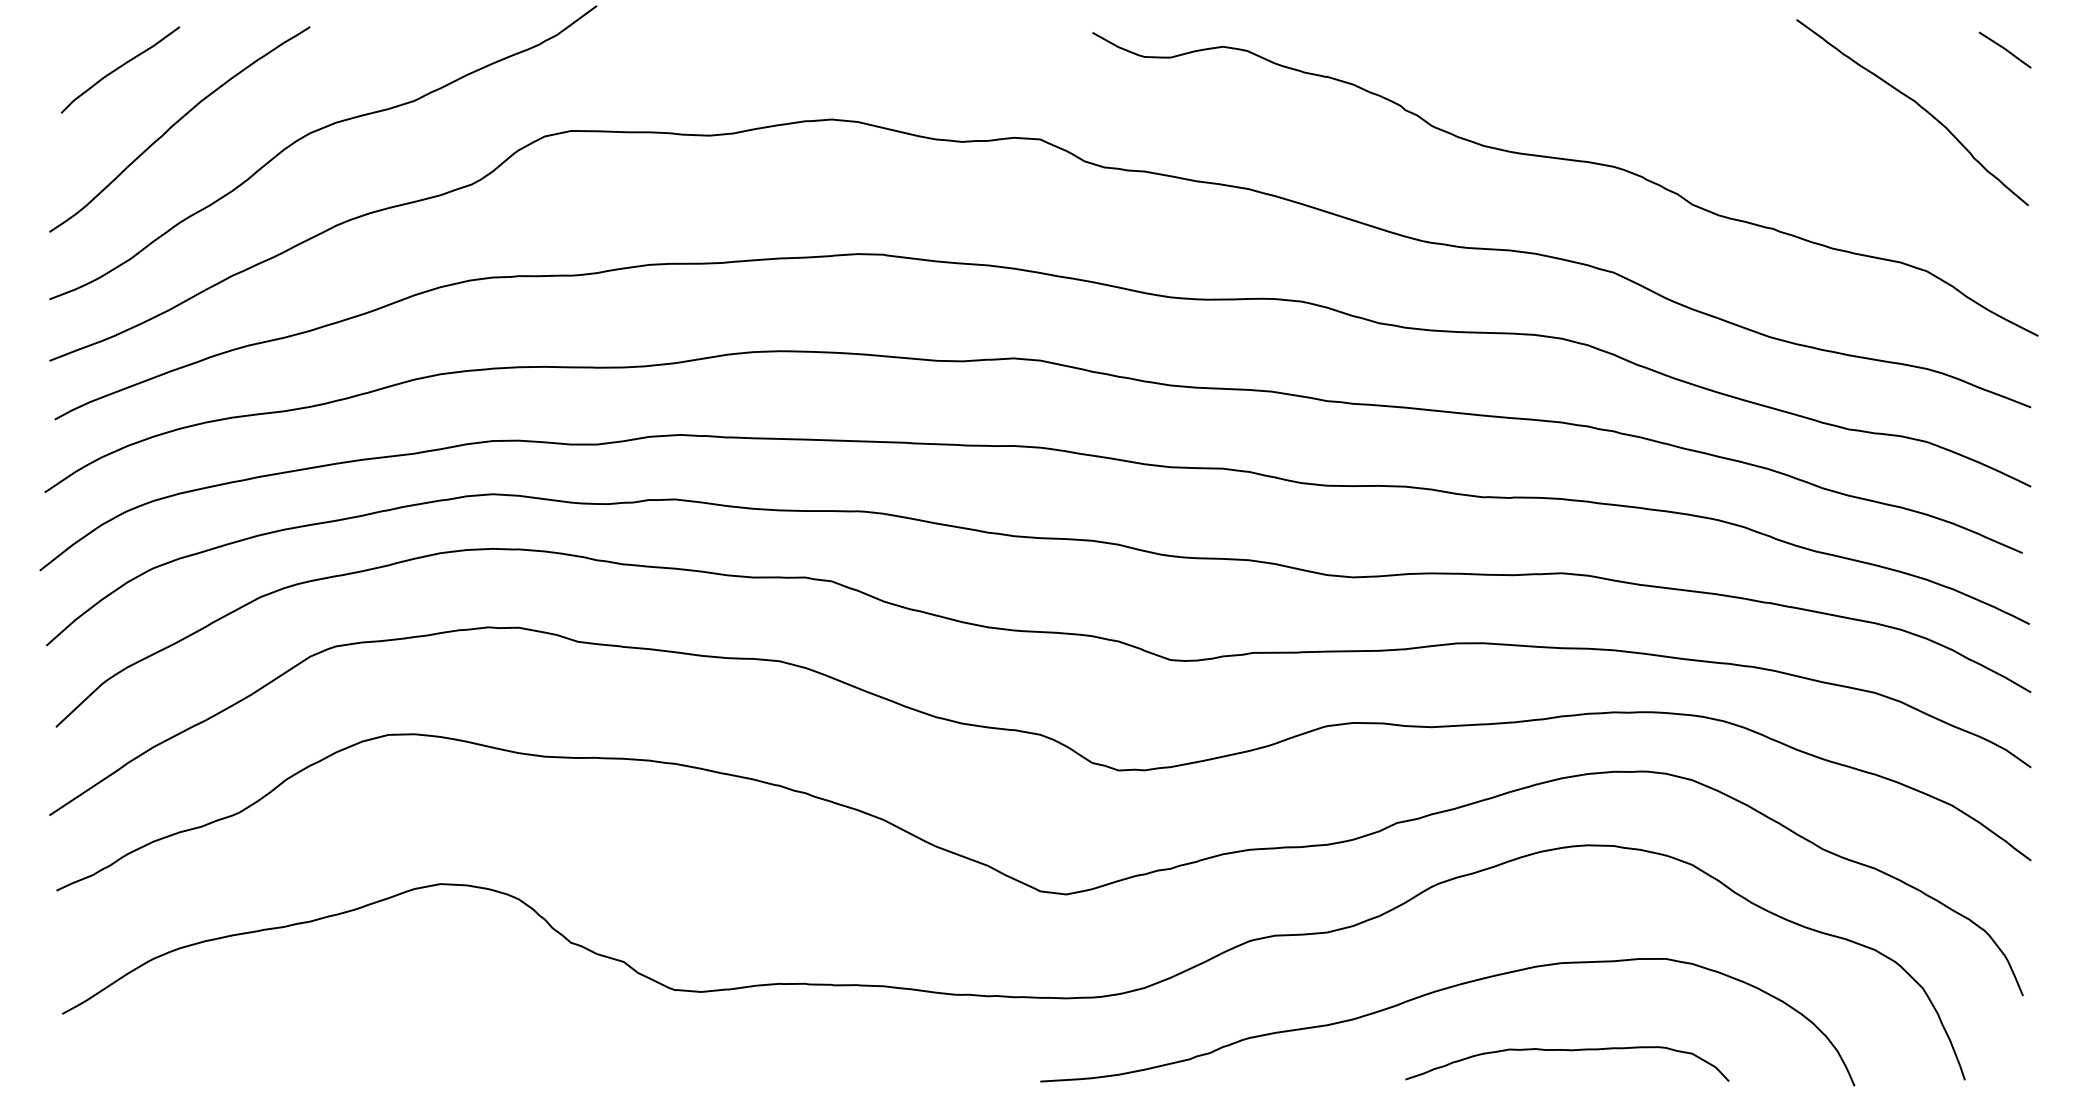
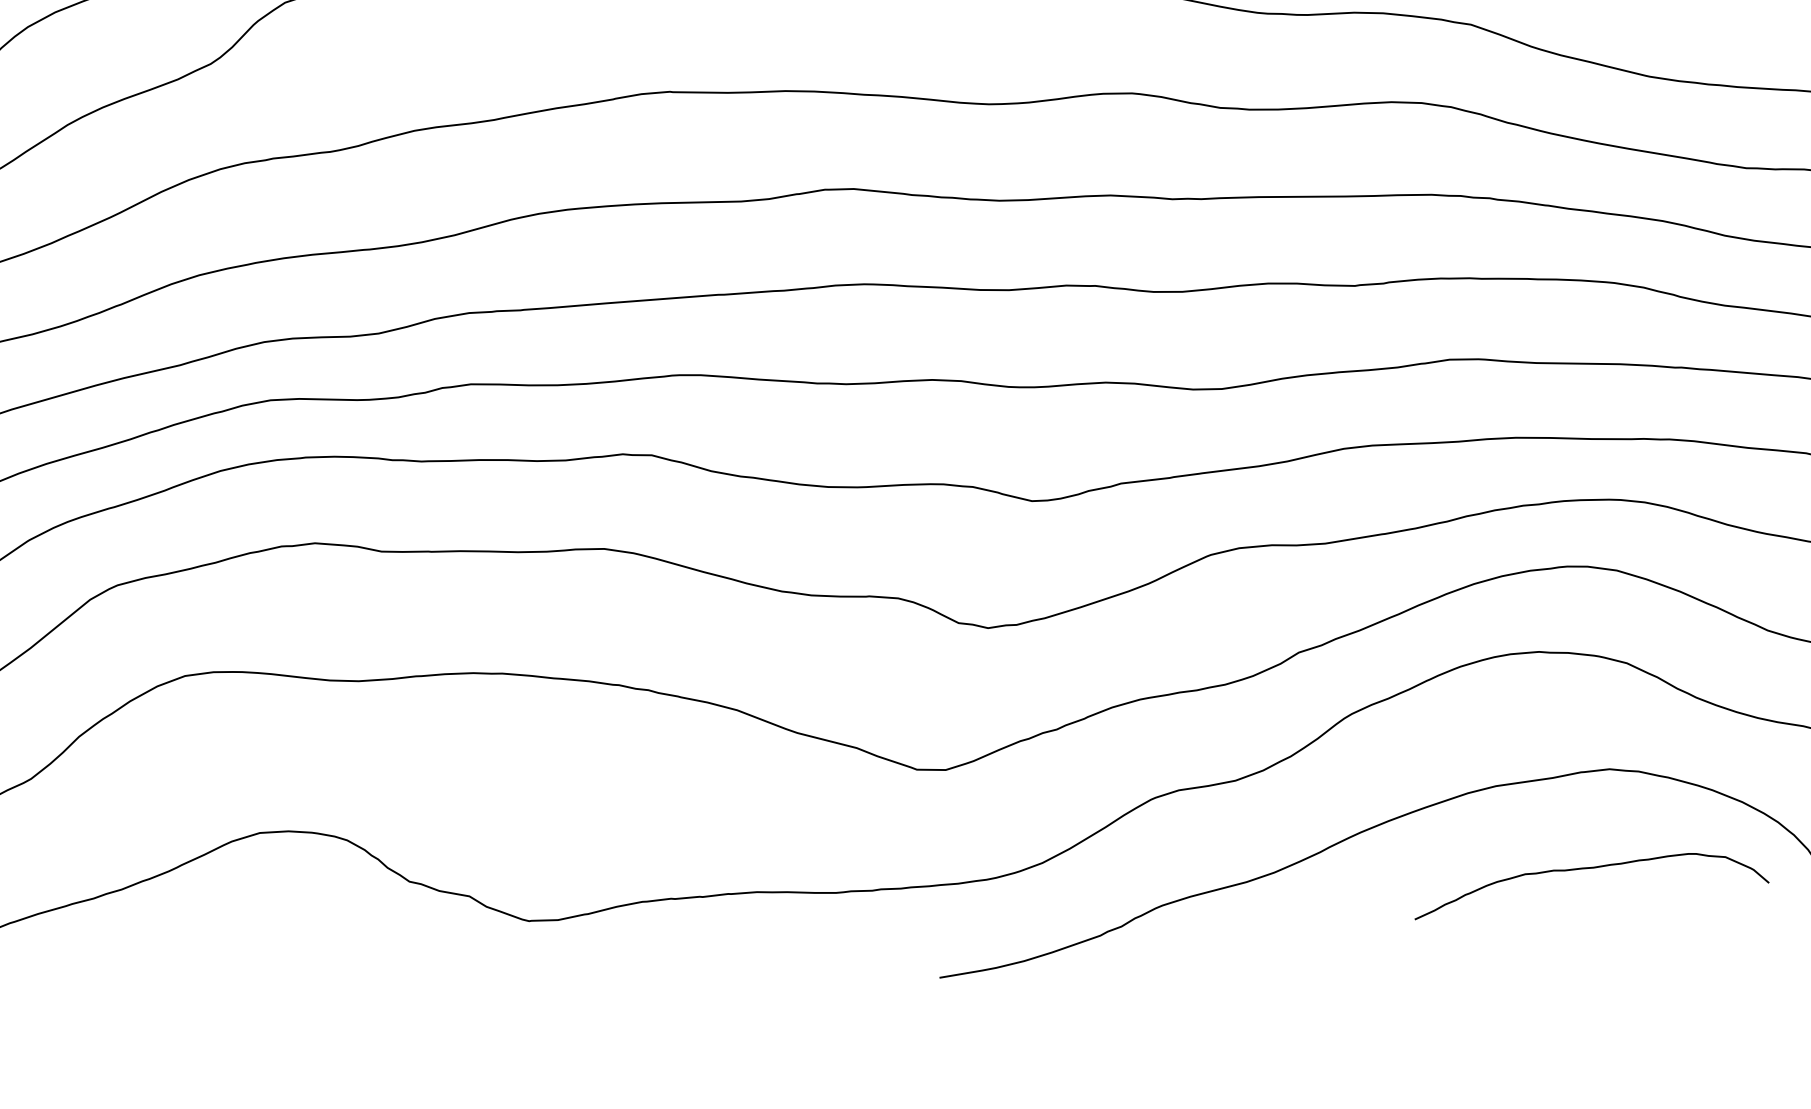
curve: (1568, 1051) -> (1589, 869), moved

